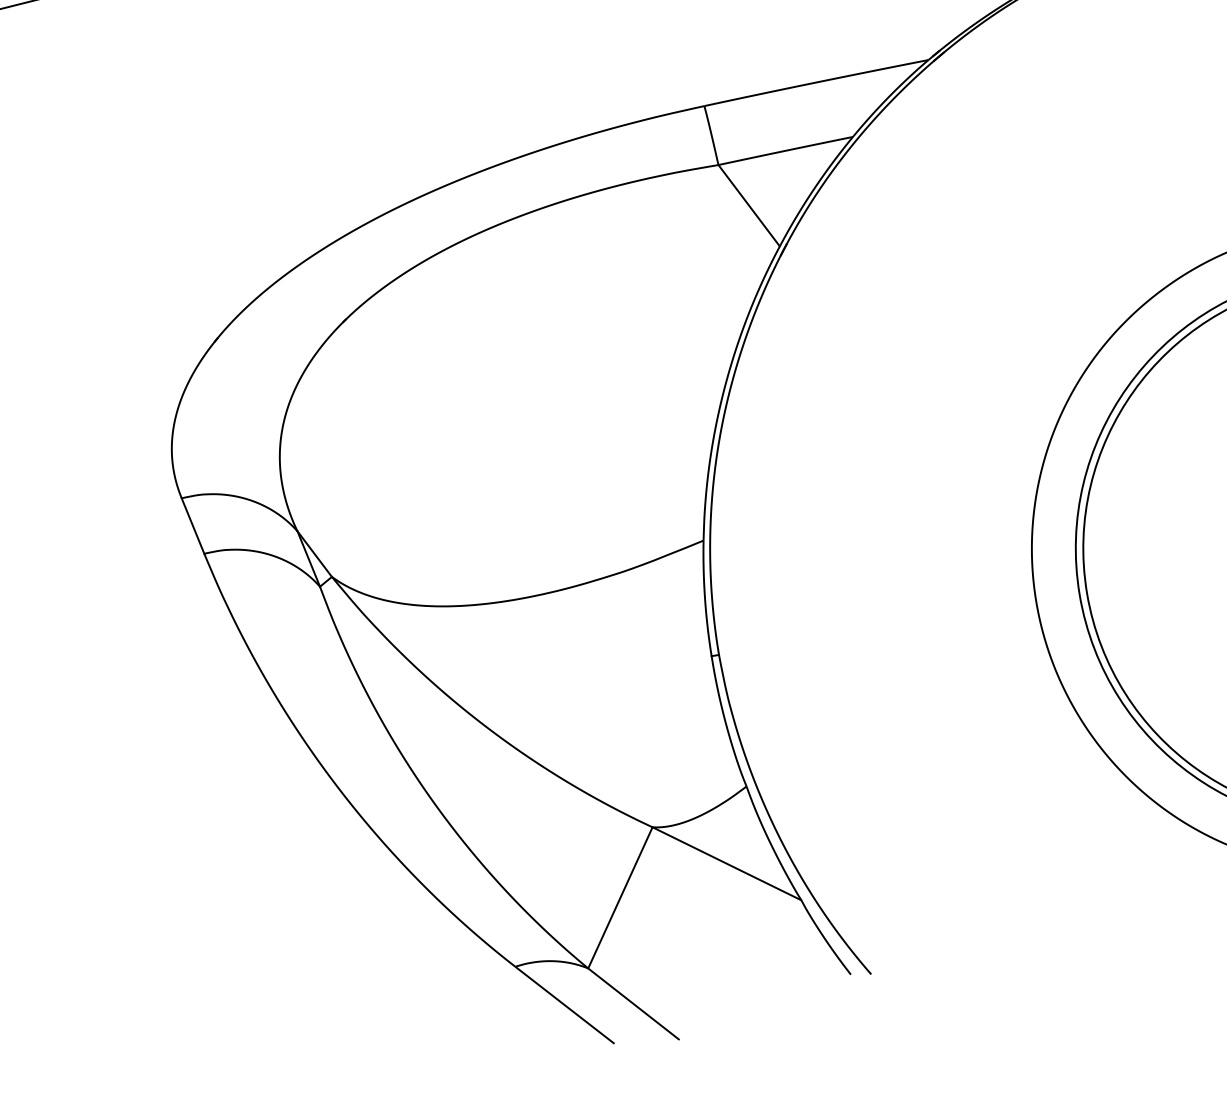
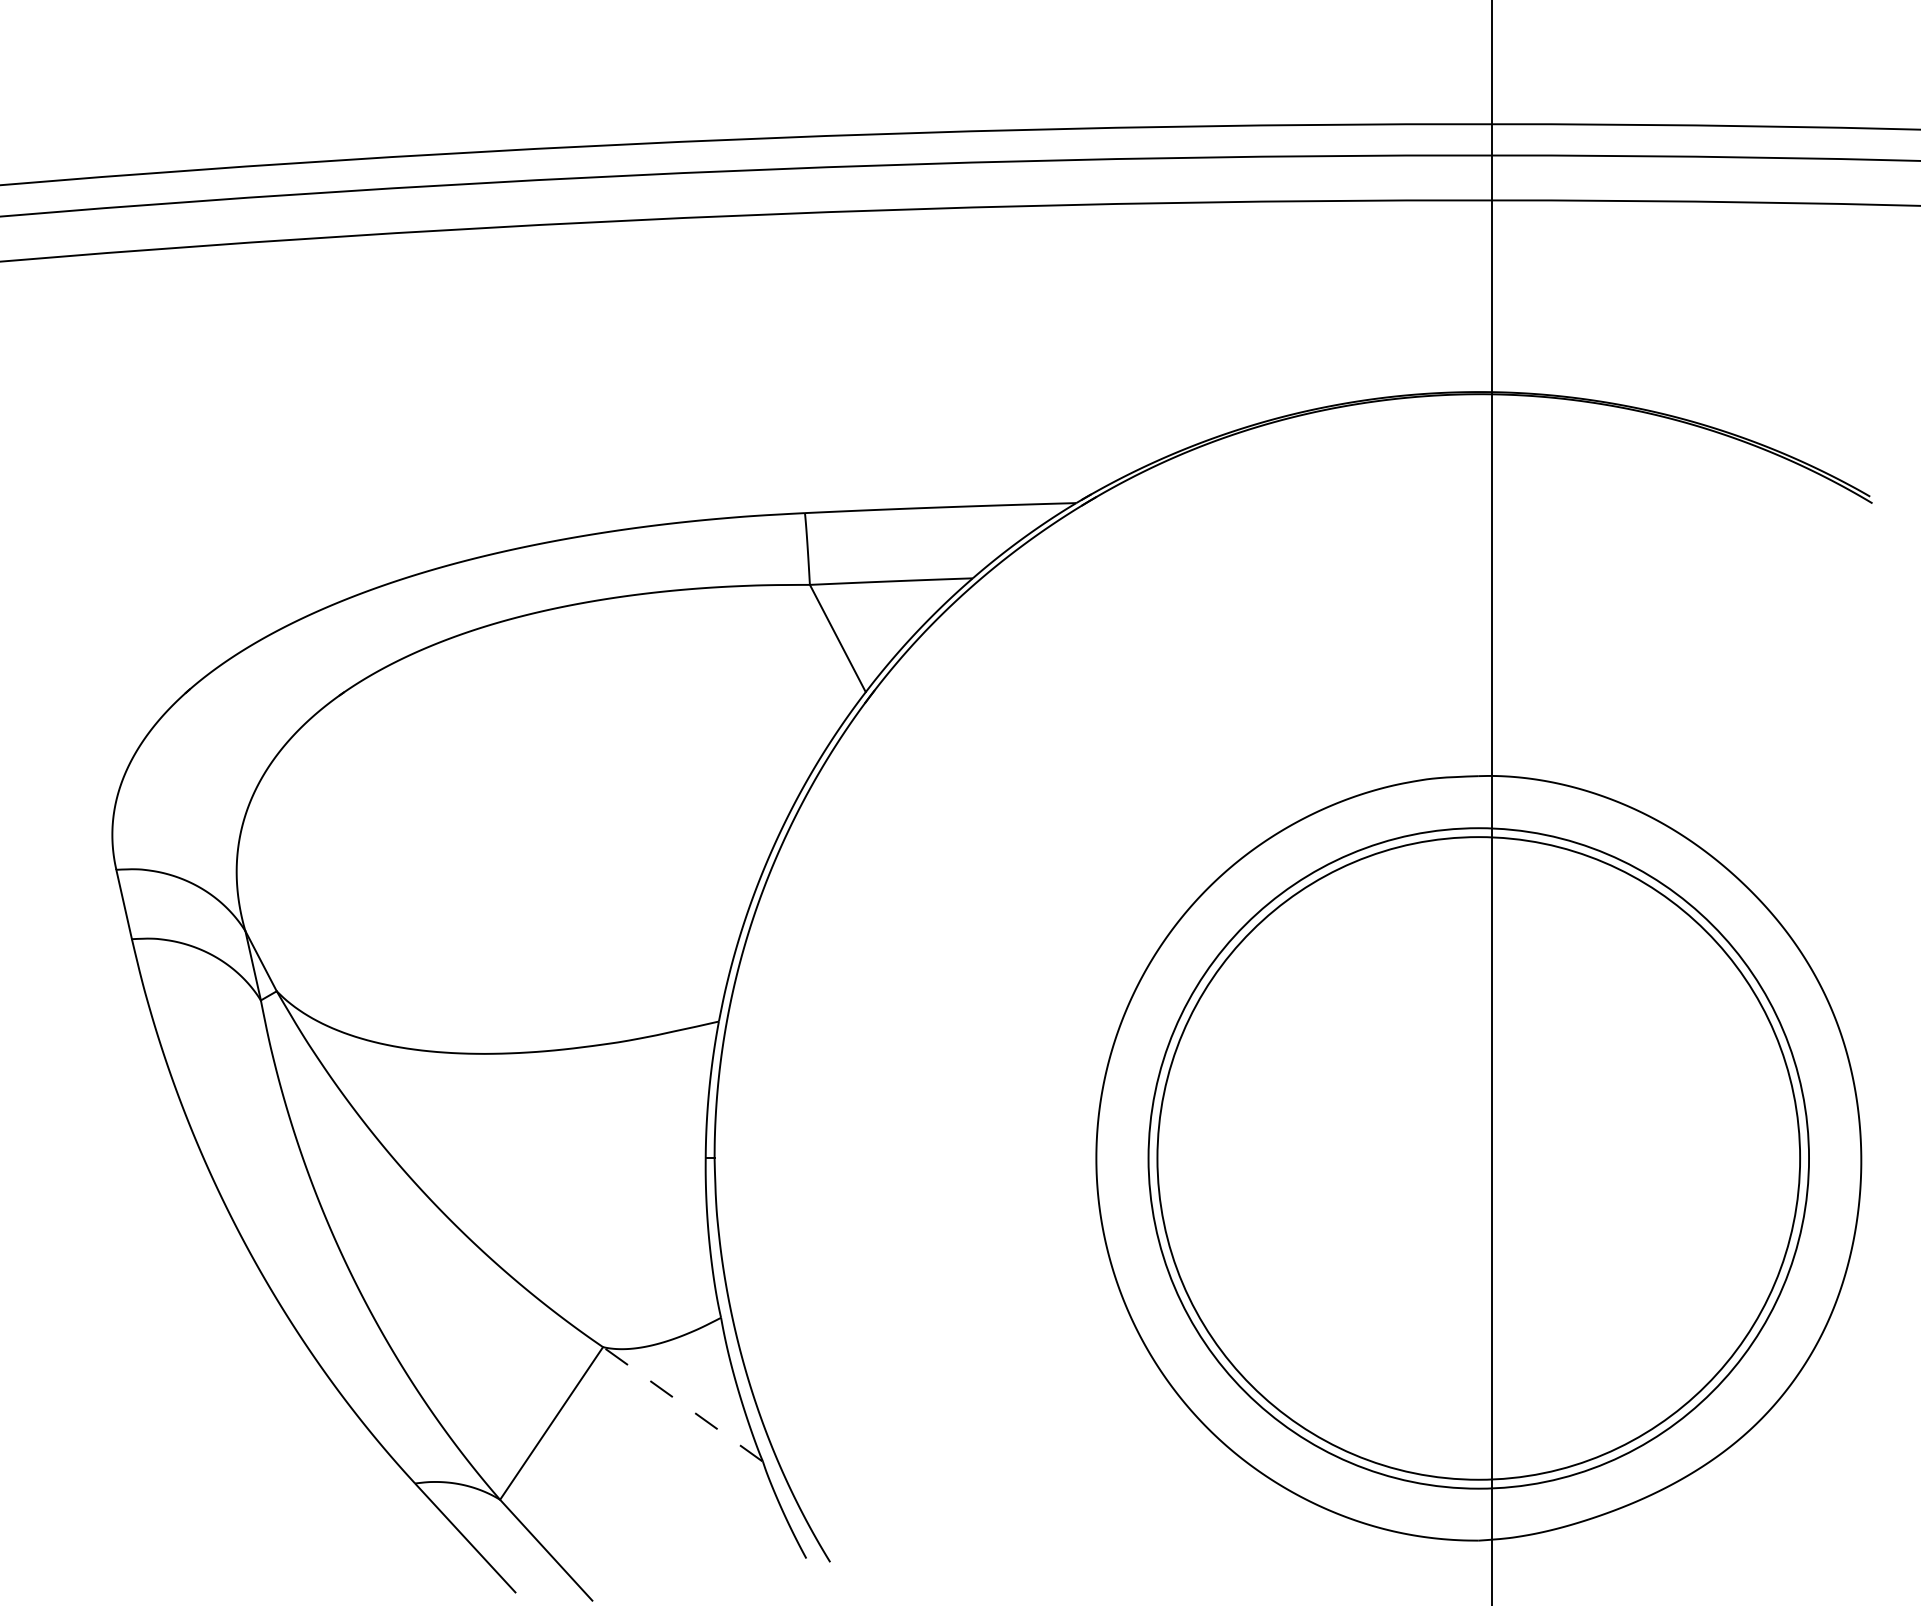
line: (726, 863) -> (682, 1403), solid -> dashed

